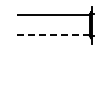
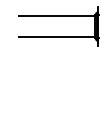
line: (53, 35) -> (56, 37), dashed -> solid

